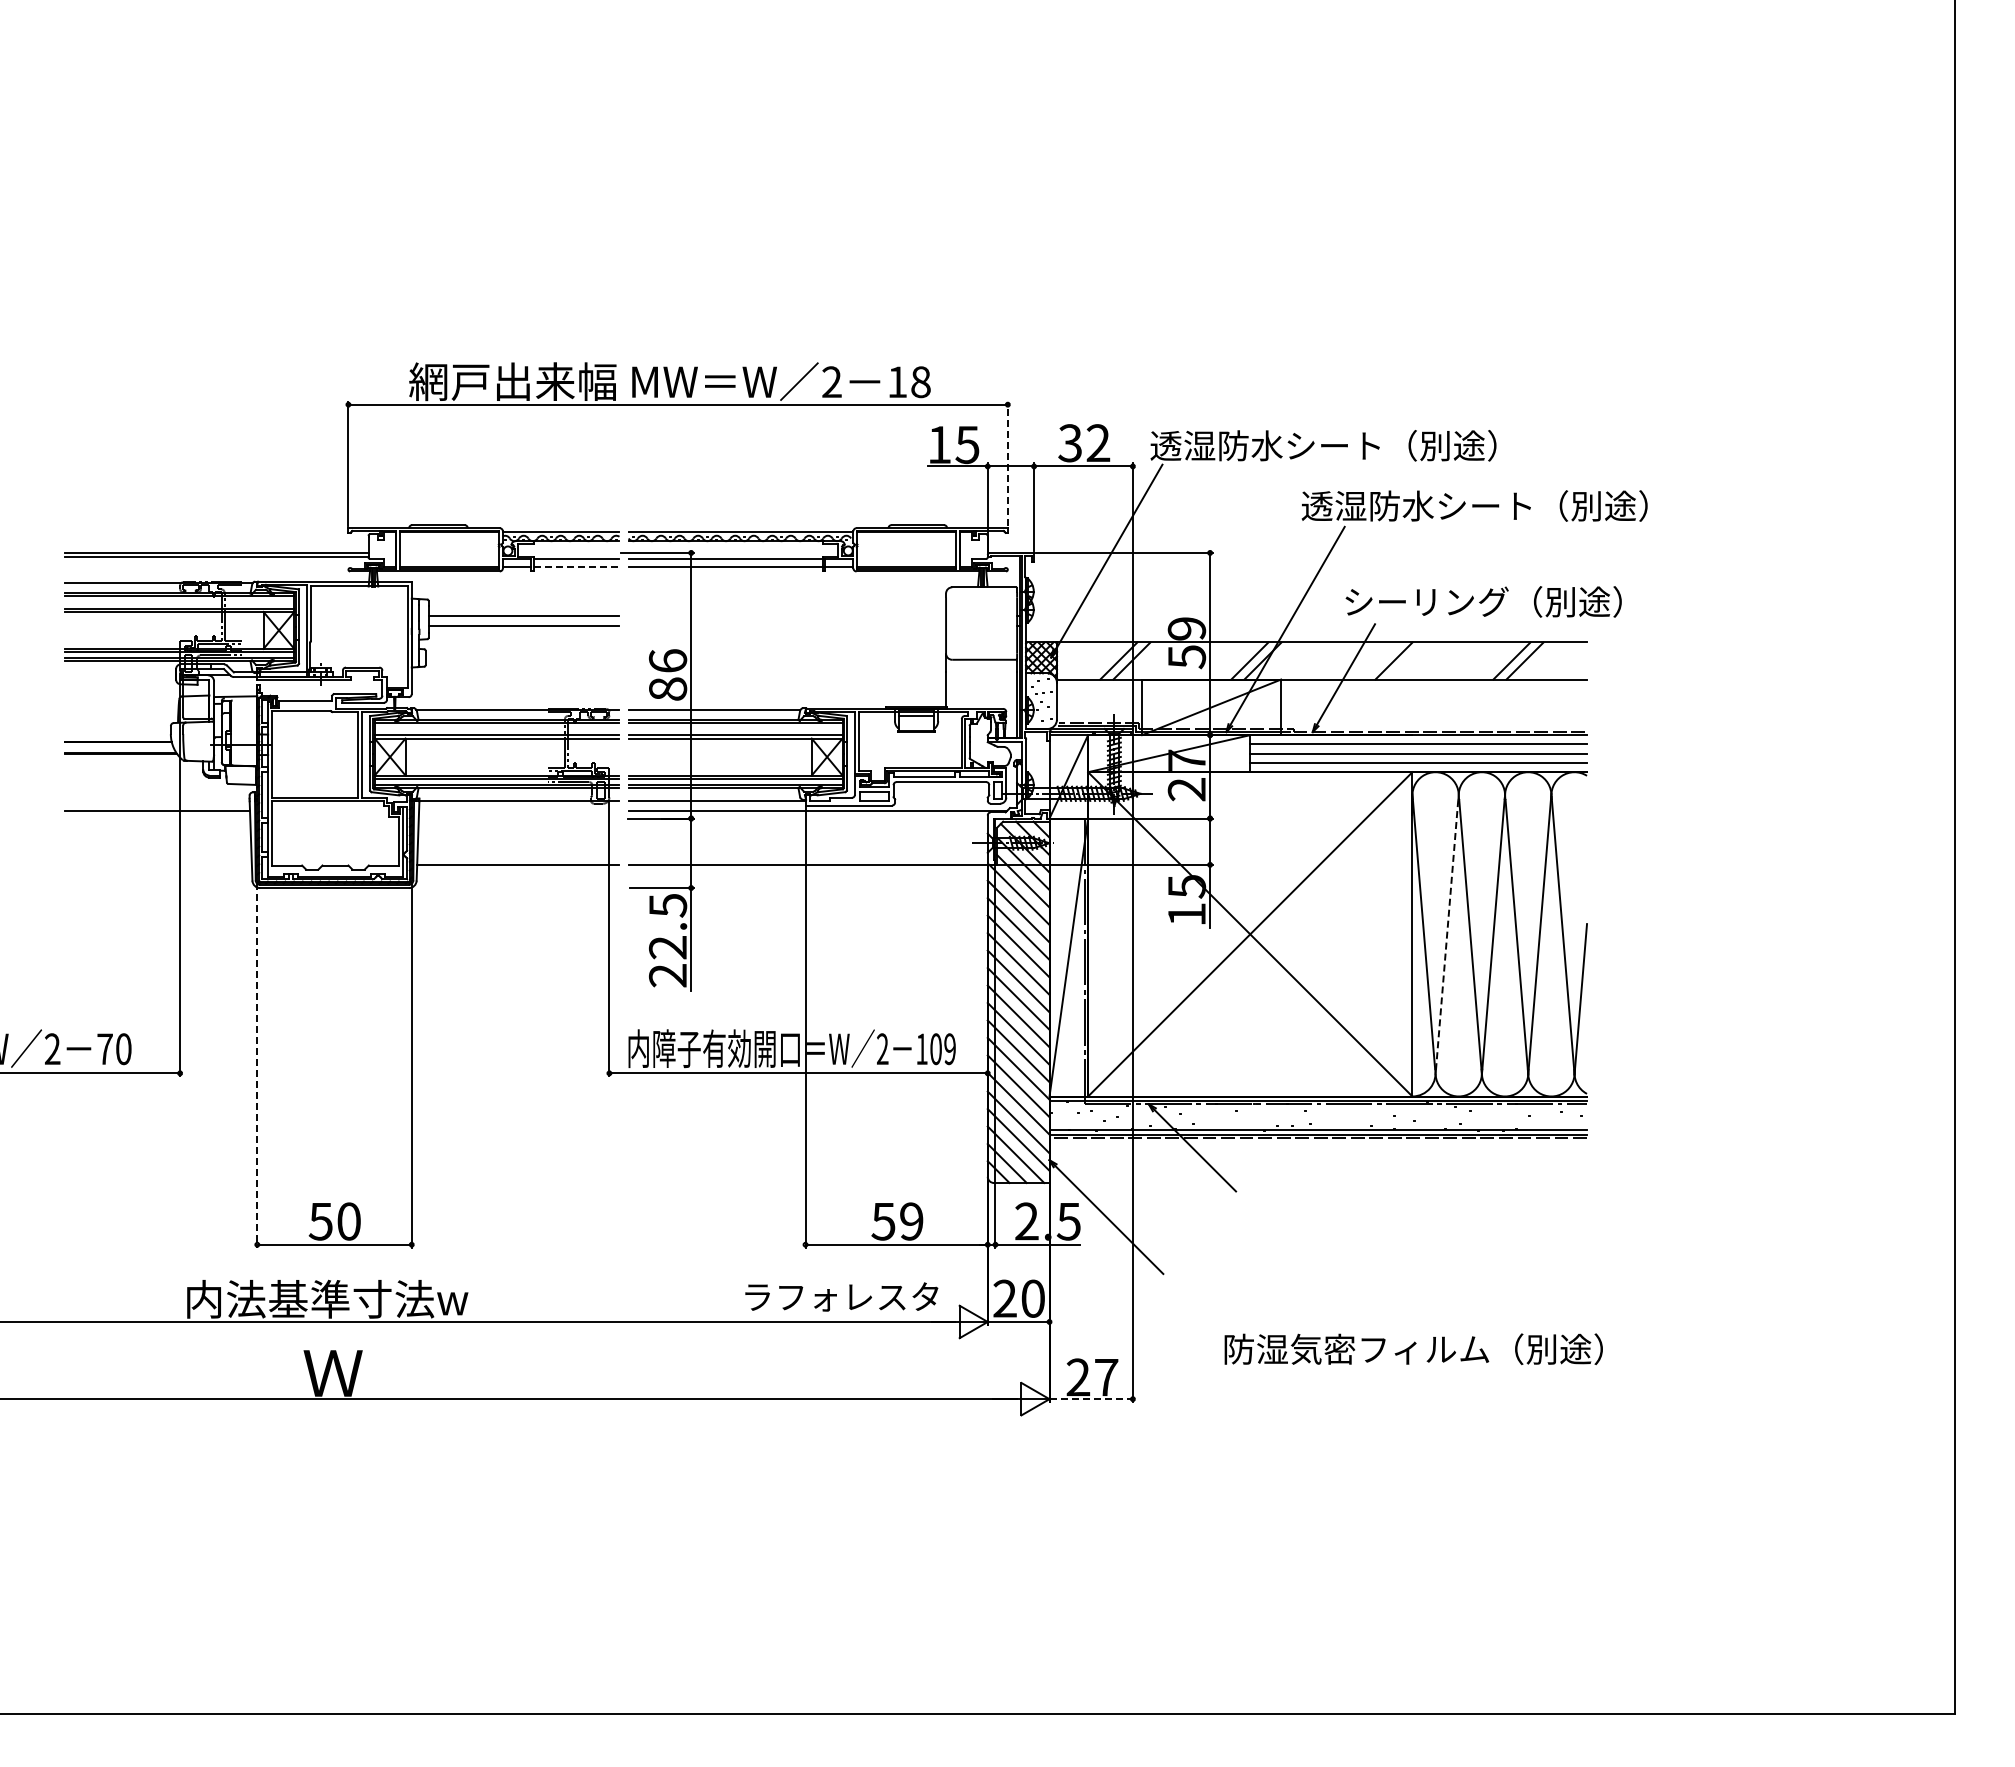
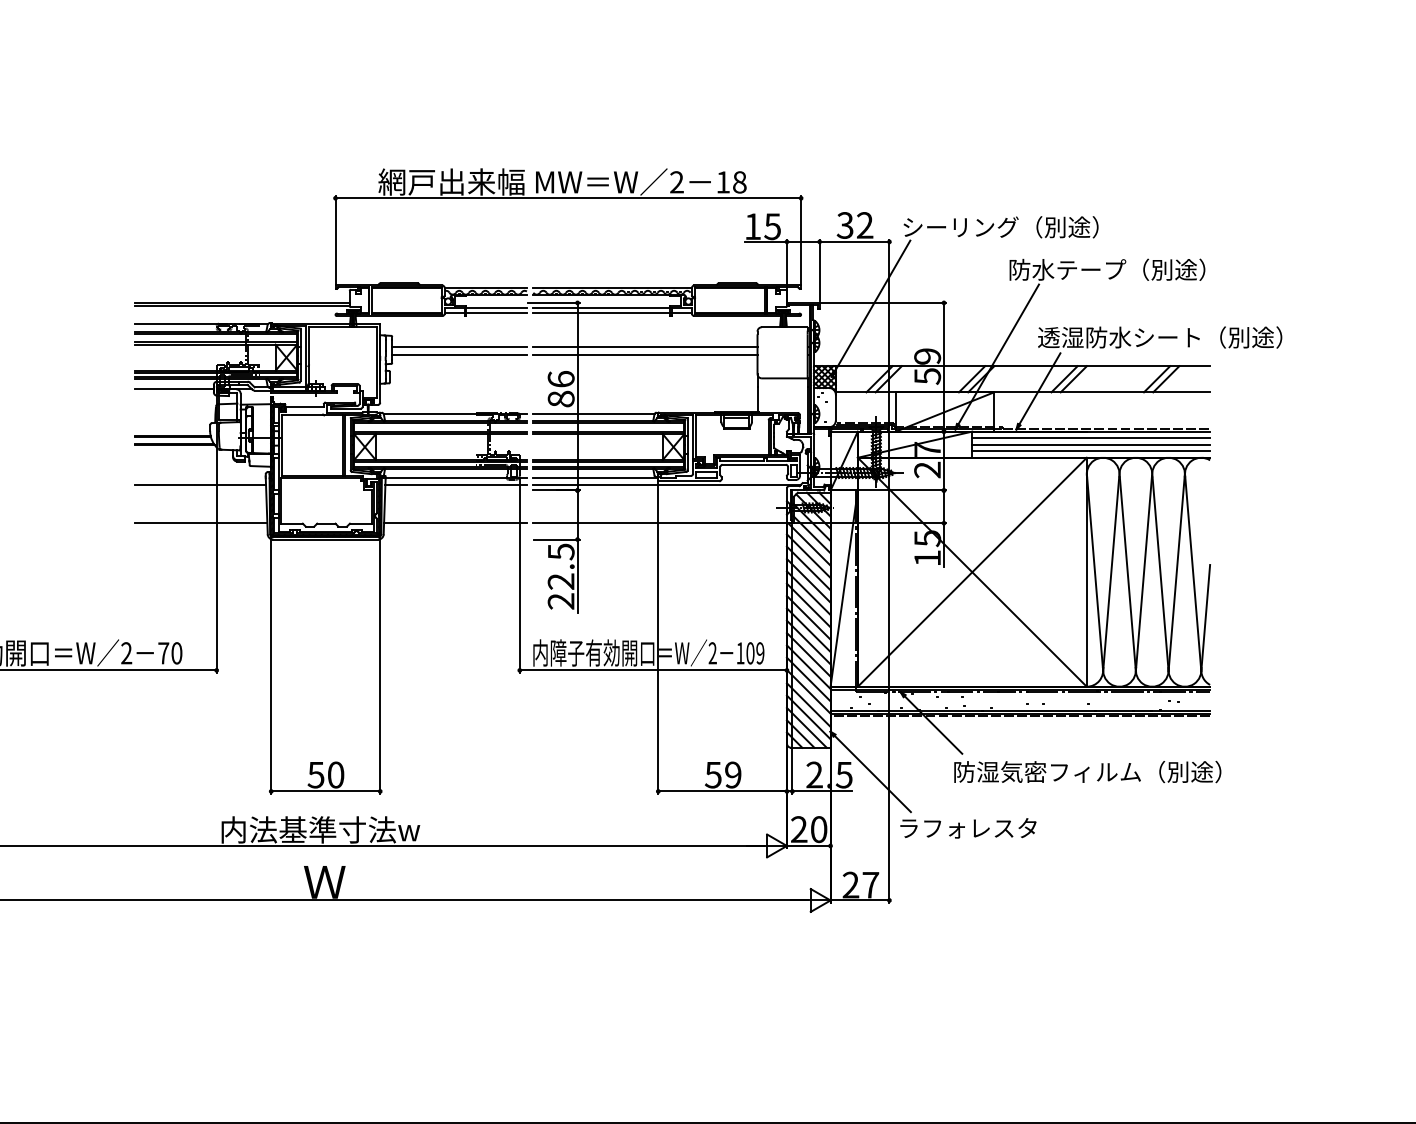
text: (1323, 445) -> (1024, 227), 透湿防水シート（別途） -> シーリング（別途）
line: (1007, 463) -> (800, 239), dashed -> solid
text: (1474, 505) -> (1130, 269), 透湿防水シート（別途） -> 防水テープ（別途）
line: (576, 567) -> (496, 313), dashed -> solid
text: (1516, 601) -> (1160, 337), シーリング（別途） -> 透湿防水シート（別途）
line: (787, 615) -> (645, 347), added
line: (787, 626) -> (645, 354), added
line: (1380, 660) -> (1064, 378), added
line: (120, 674) -> (174, 388), added
line: (519, 810) -> (456, 484), added
line: (158, 864) -> (201, 522), added
line: (1446, 937) -> (1110, 574), dashed -> solid
line: (257, 1066) -> (271, 665), dashed -> solid
text: (841, 1296) -> (968, 827), moved
text: (1413, 1348) -> (1087, 771), moved
line: (1091, 1399) -> (860, 900), dashed -> solid

